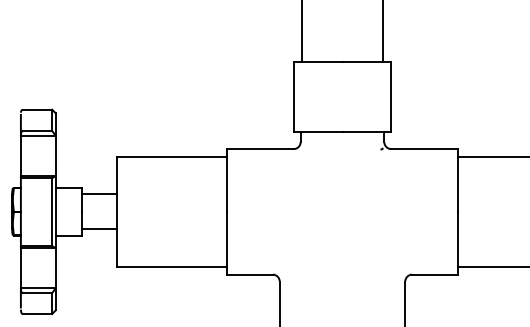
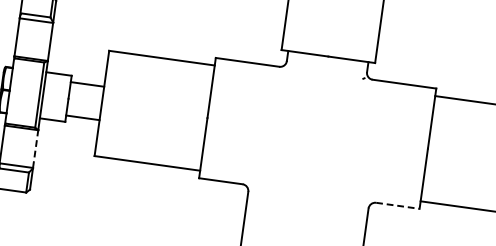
line: (55, 268) -> (35, 149), solid -> dashed
line: (434, 274) -> (397, 205), solid -> dashed

